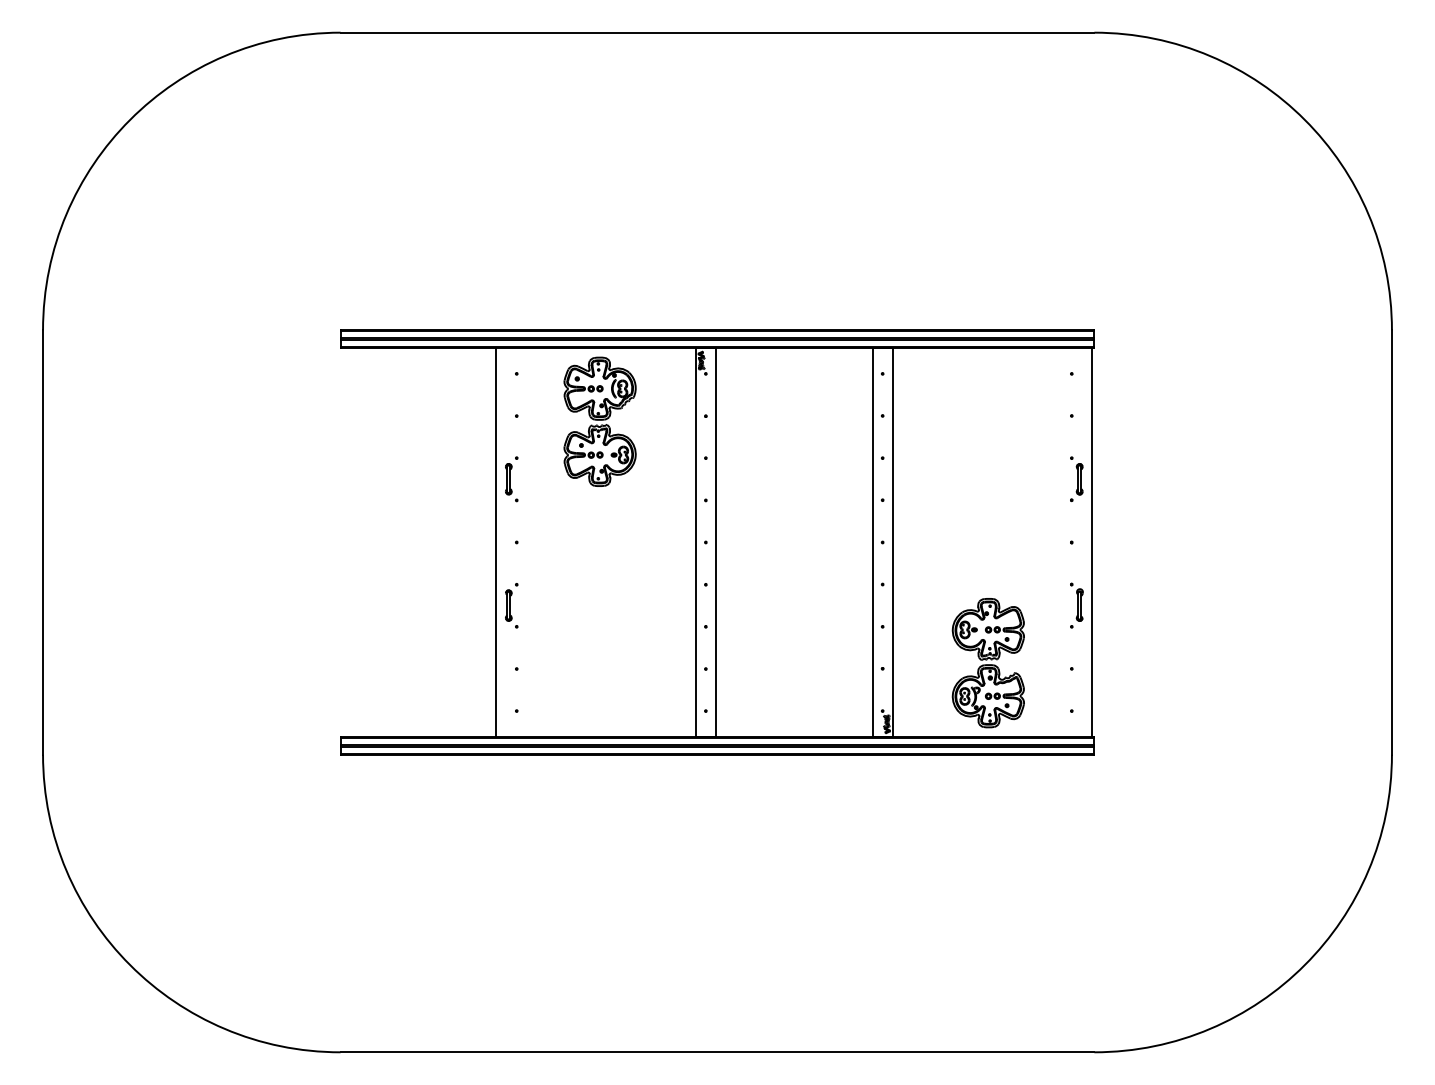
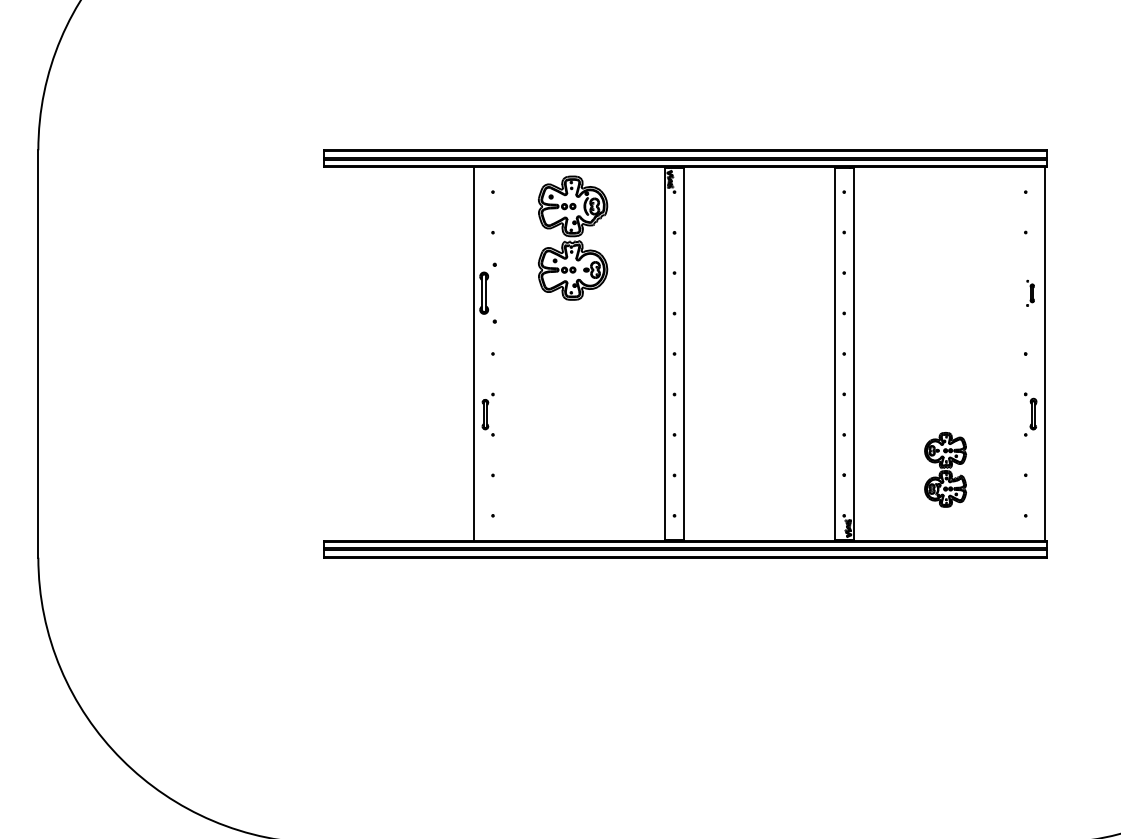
part: (511, 479) -> (487, 293), size x1.4
part: (1076, 479) -> (1030, 293), size x0.6
part: (987, 663) -> (944, 470), size x0.6

